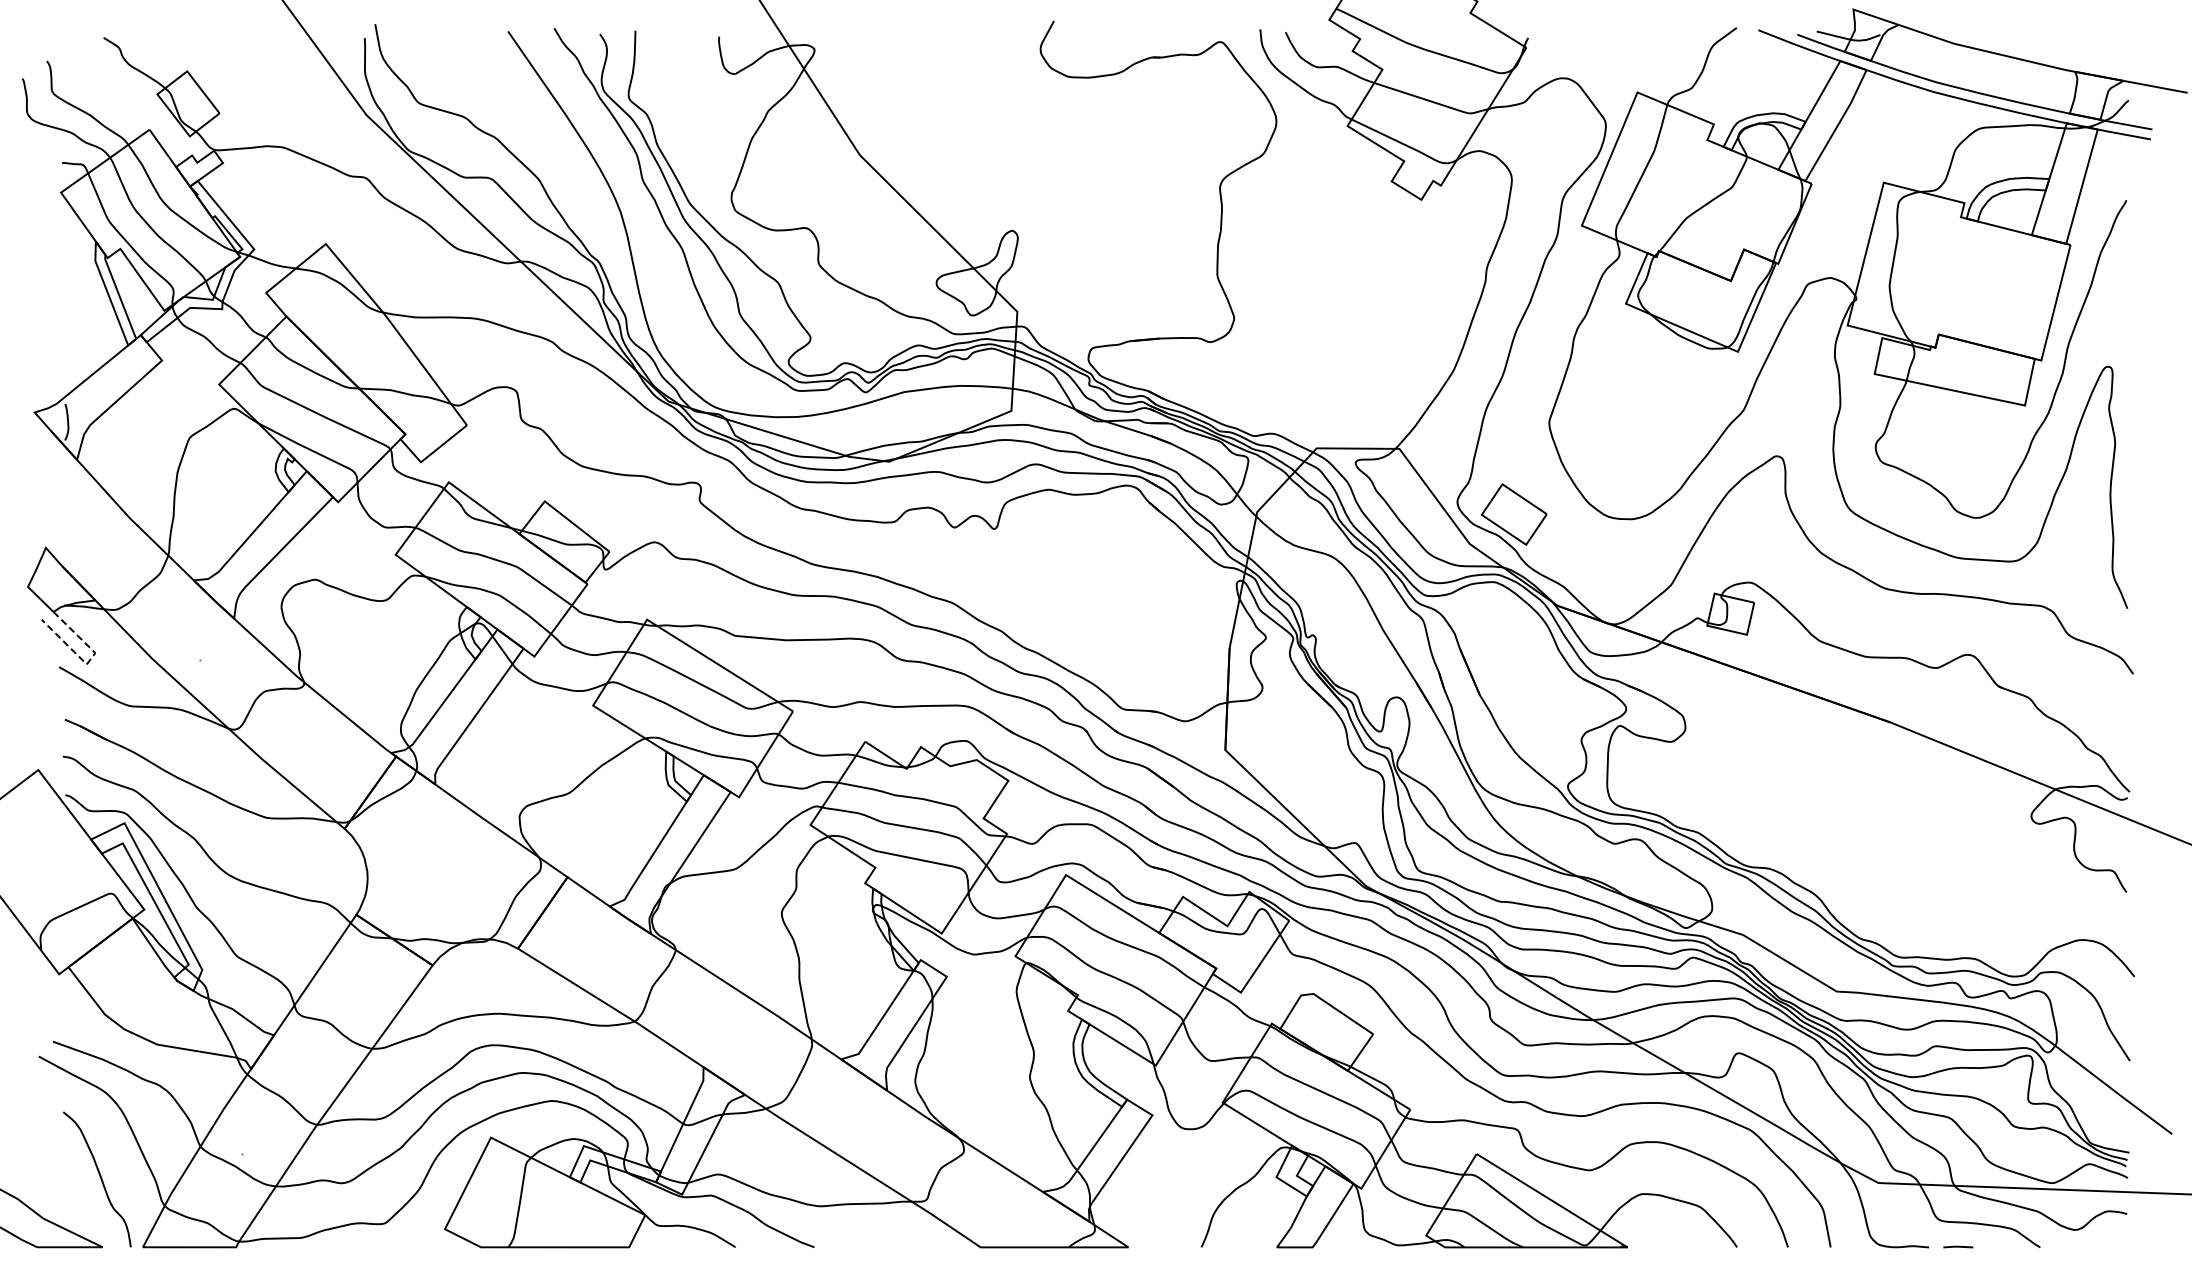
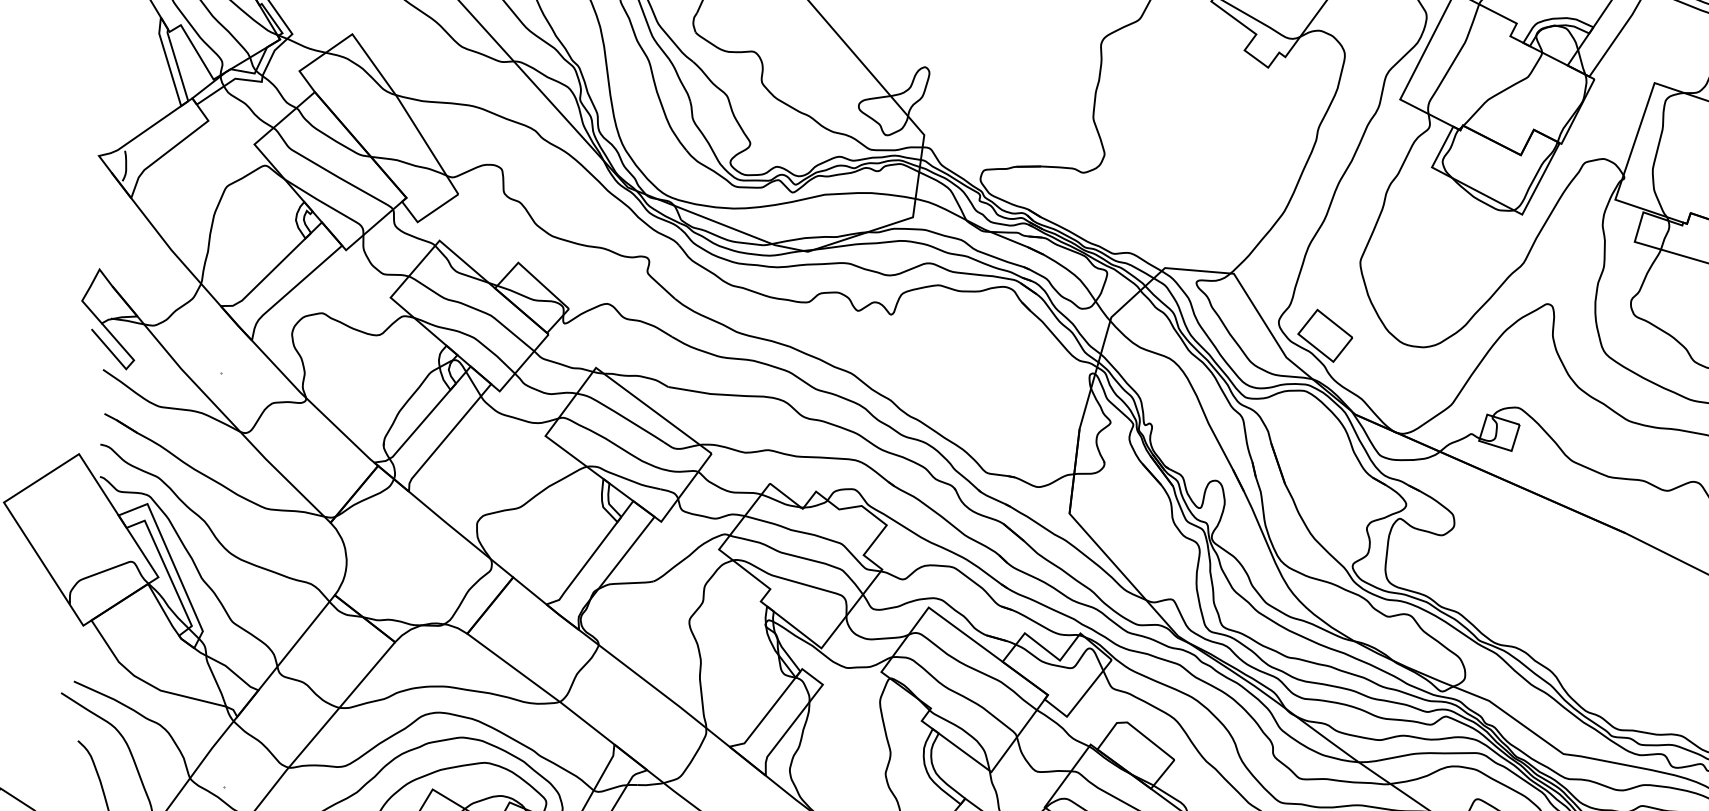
line: (89, 660) -> (128, 366), dashed -> solid

